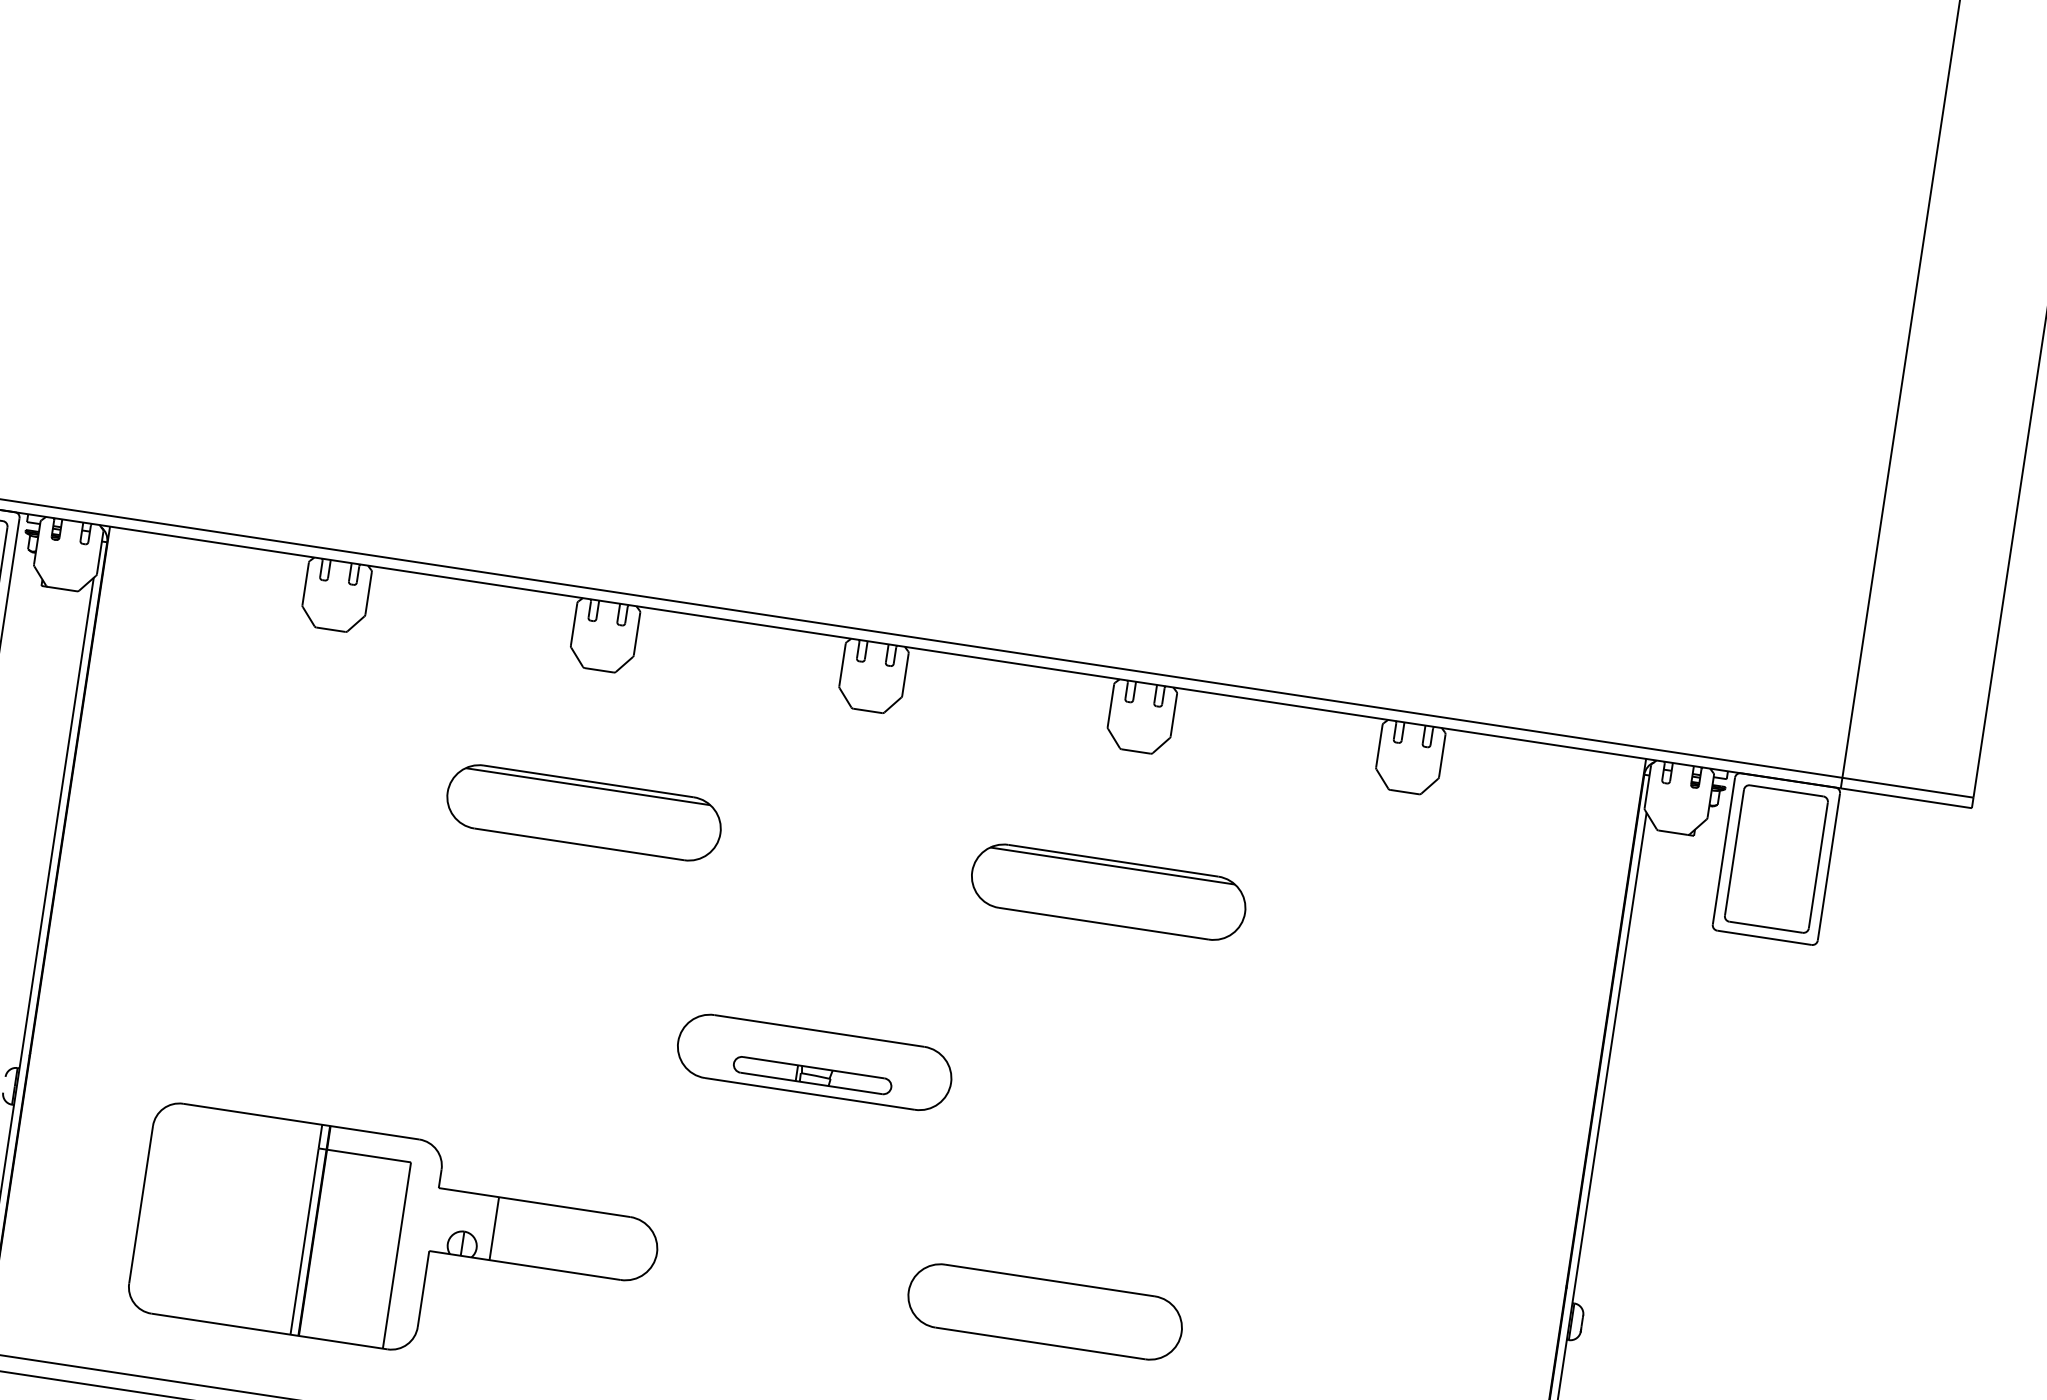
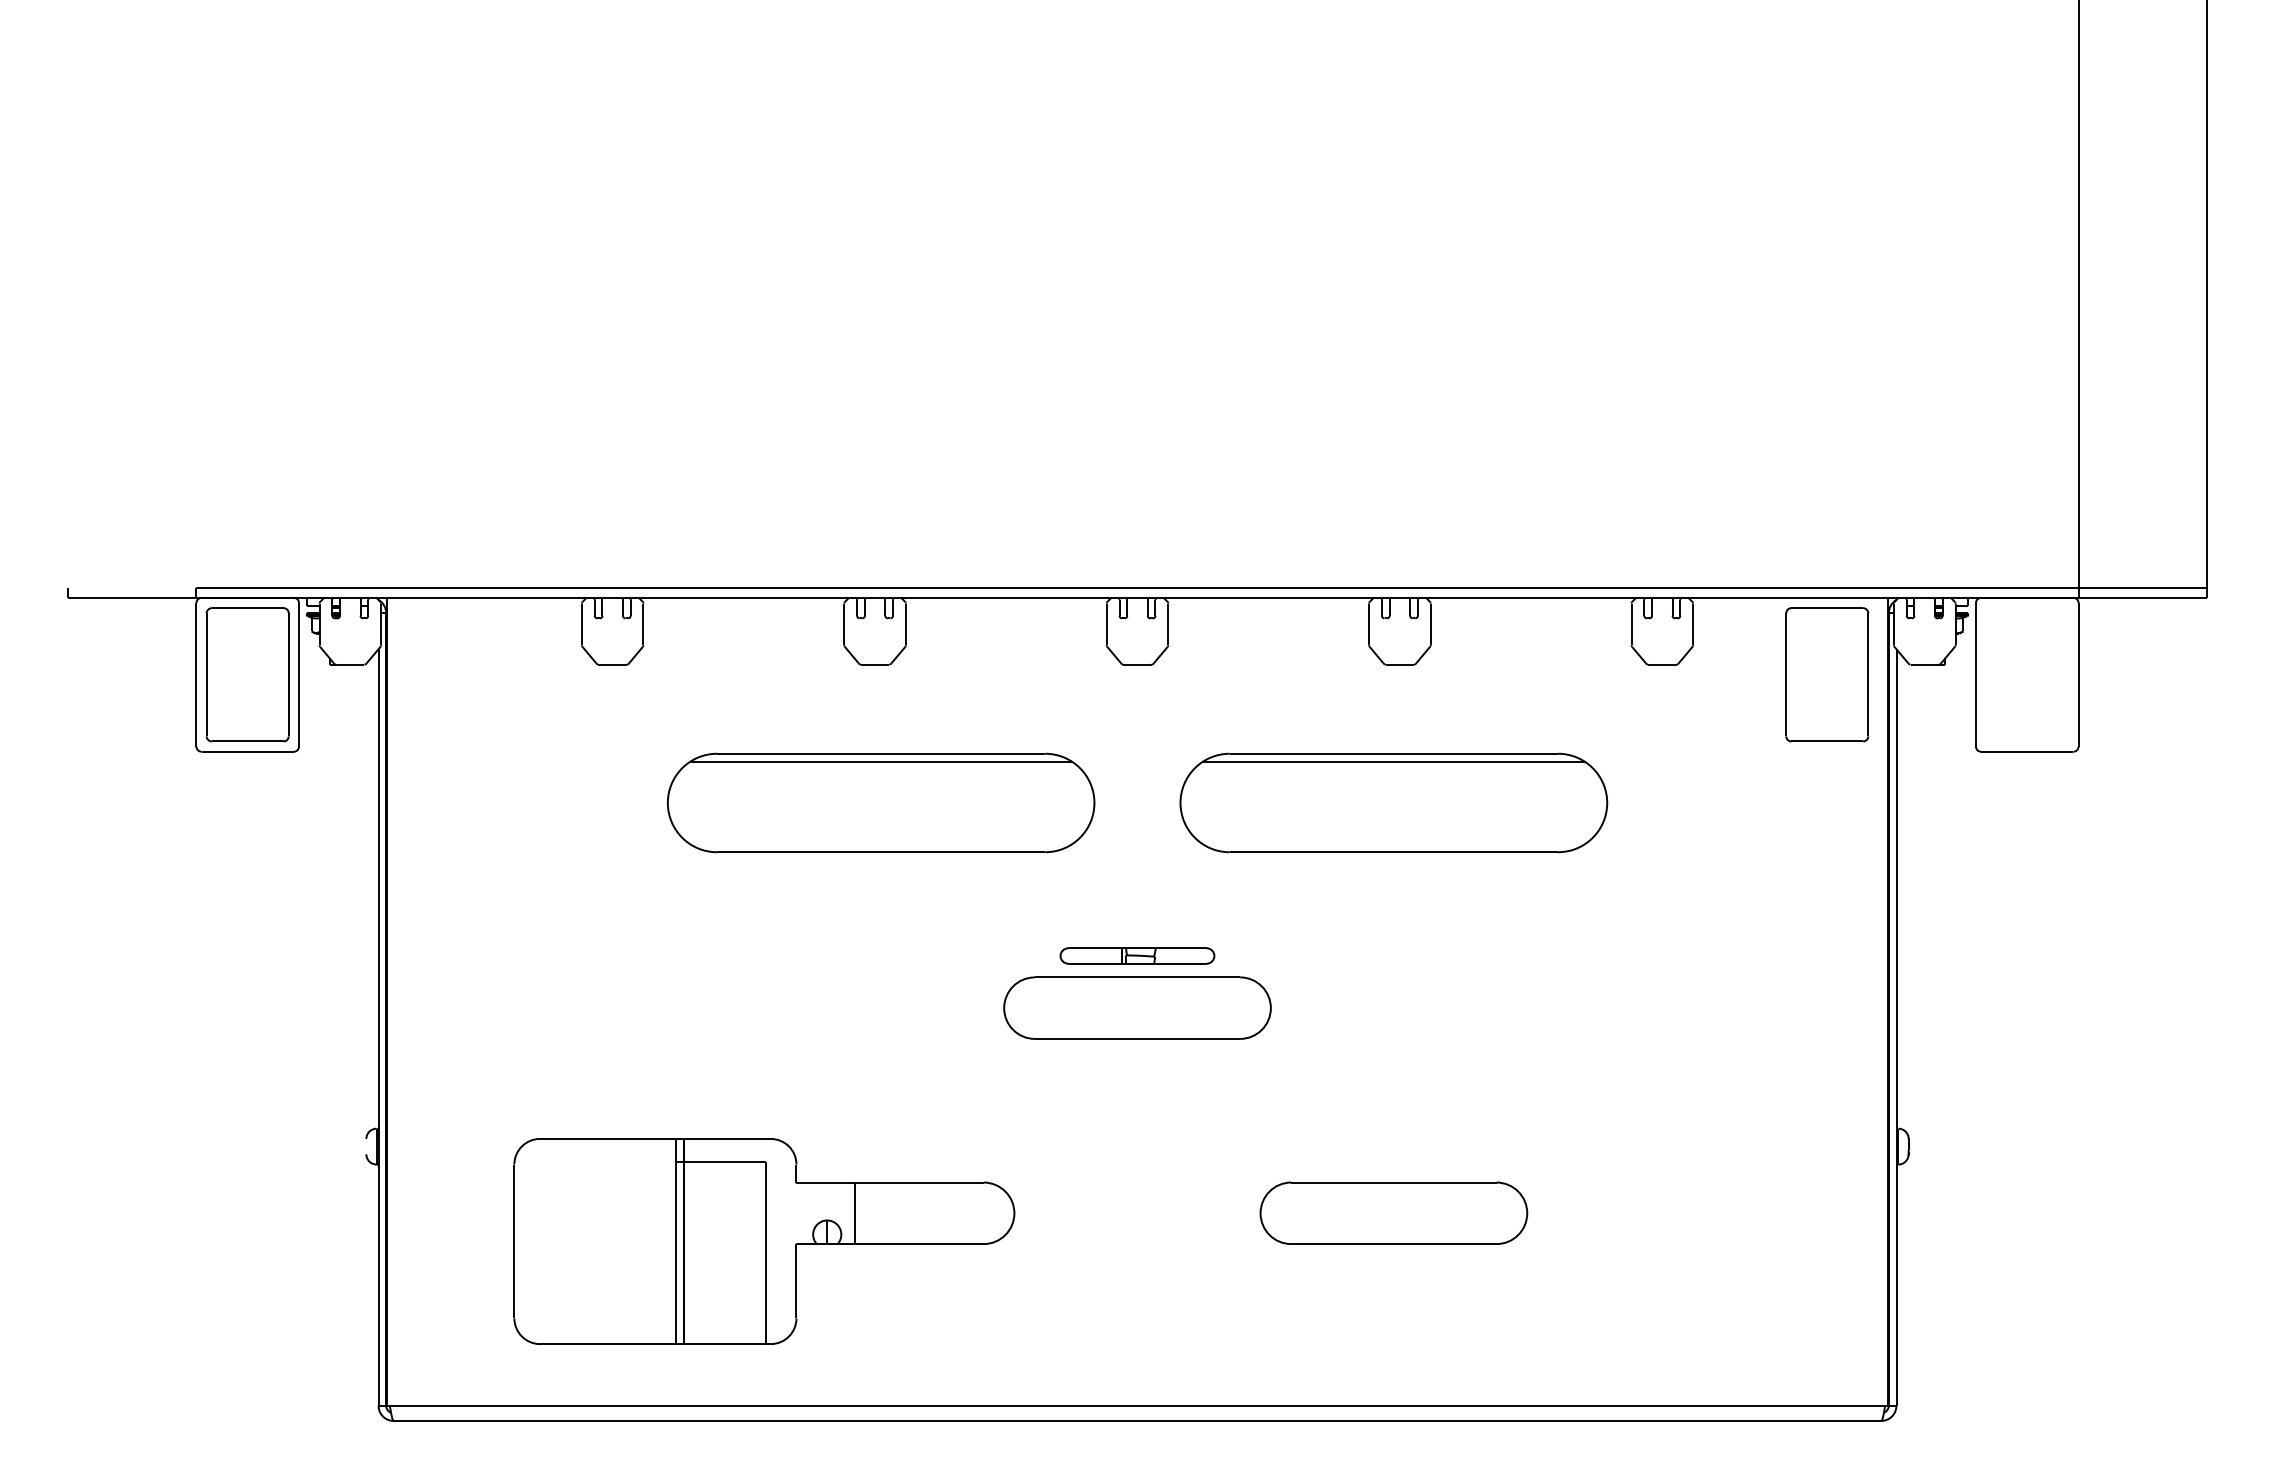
part: (583, 812) -> (880, 802), size x1.6
part: (1776, 858) -> (1827, 674), moved
part: (1108, 891) -> (1393, 802), size x1.6
part: (812, 1075) -> (1137, 955), moved

